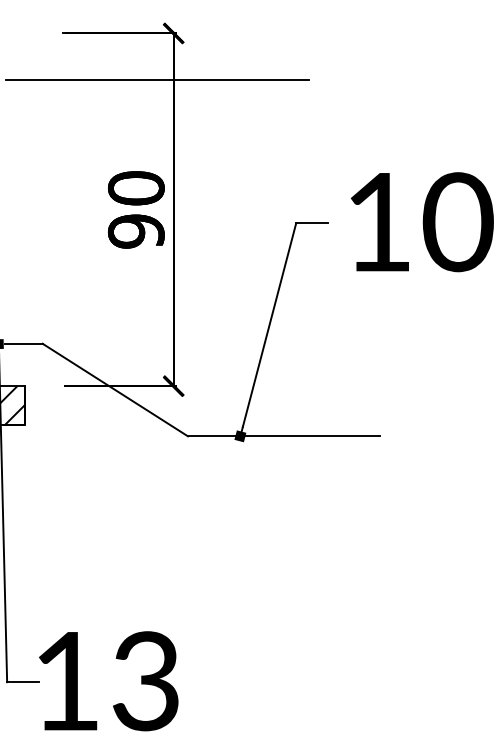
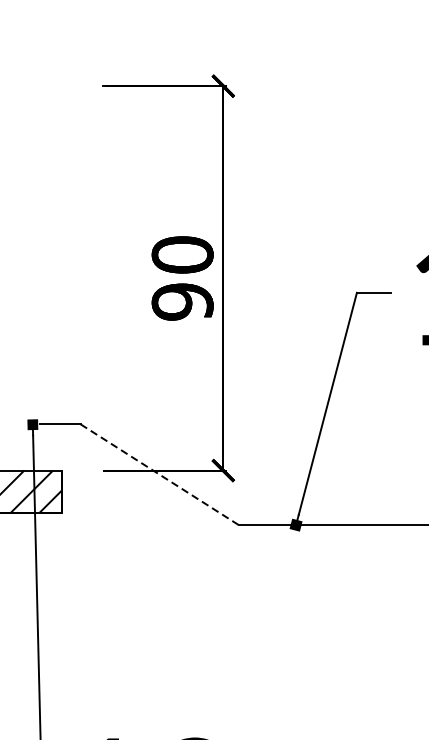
line: (156, 80) -> (204, 137), removed
line: (115, 390) -> (159, 475), solid -> dashed

